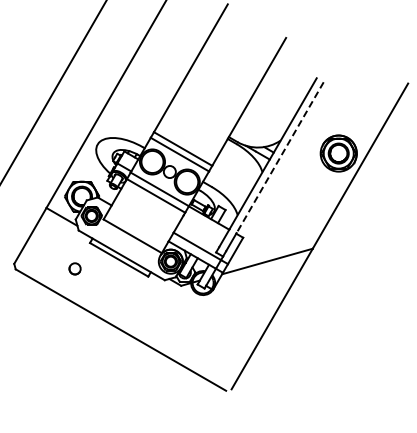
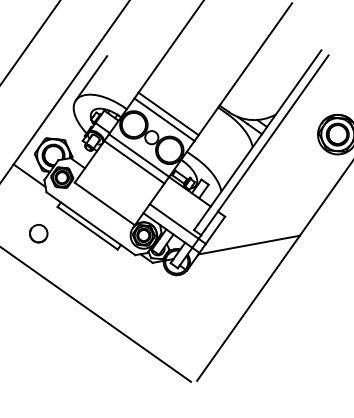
line: (109, 122) -> (91, 77), added
line: (279, 158) -> (272, 134), dashed -> solid
circle: (74, 268) -> (38, 233), size x1.43

